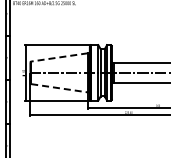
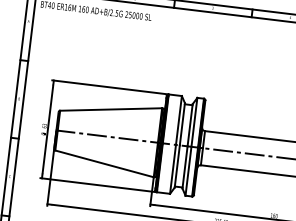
line: (59, 57) -> (110, 109), dashed -> solid
line: (59, 88) -> (104, 164), dashed -> solid

